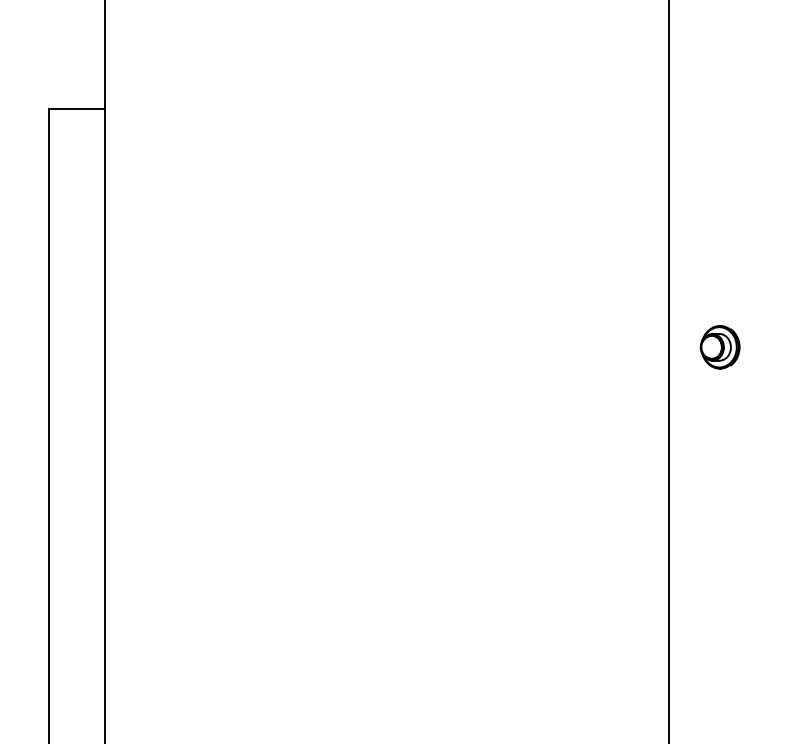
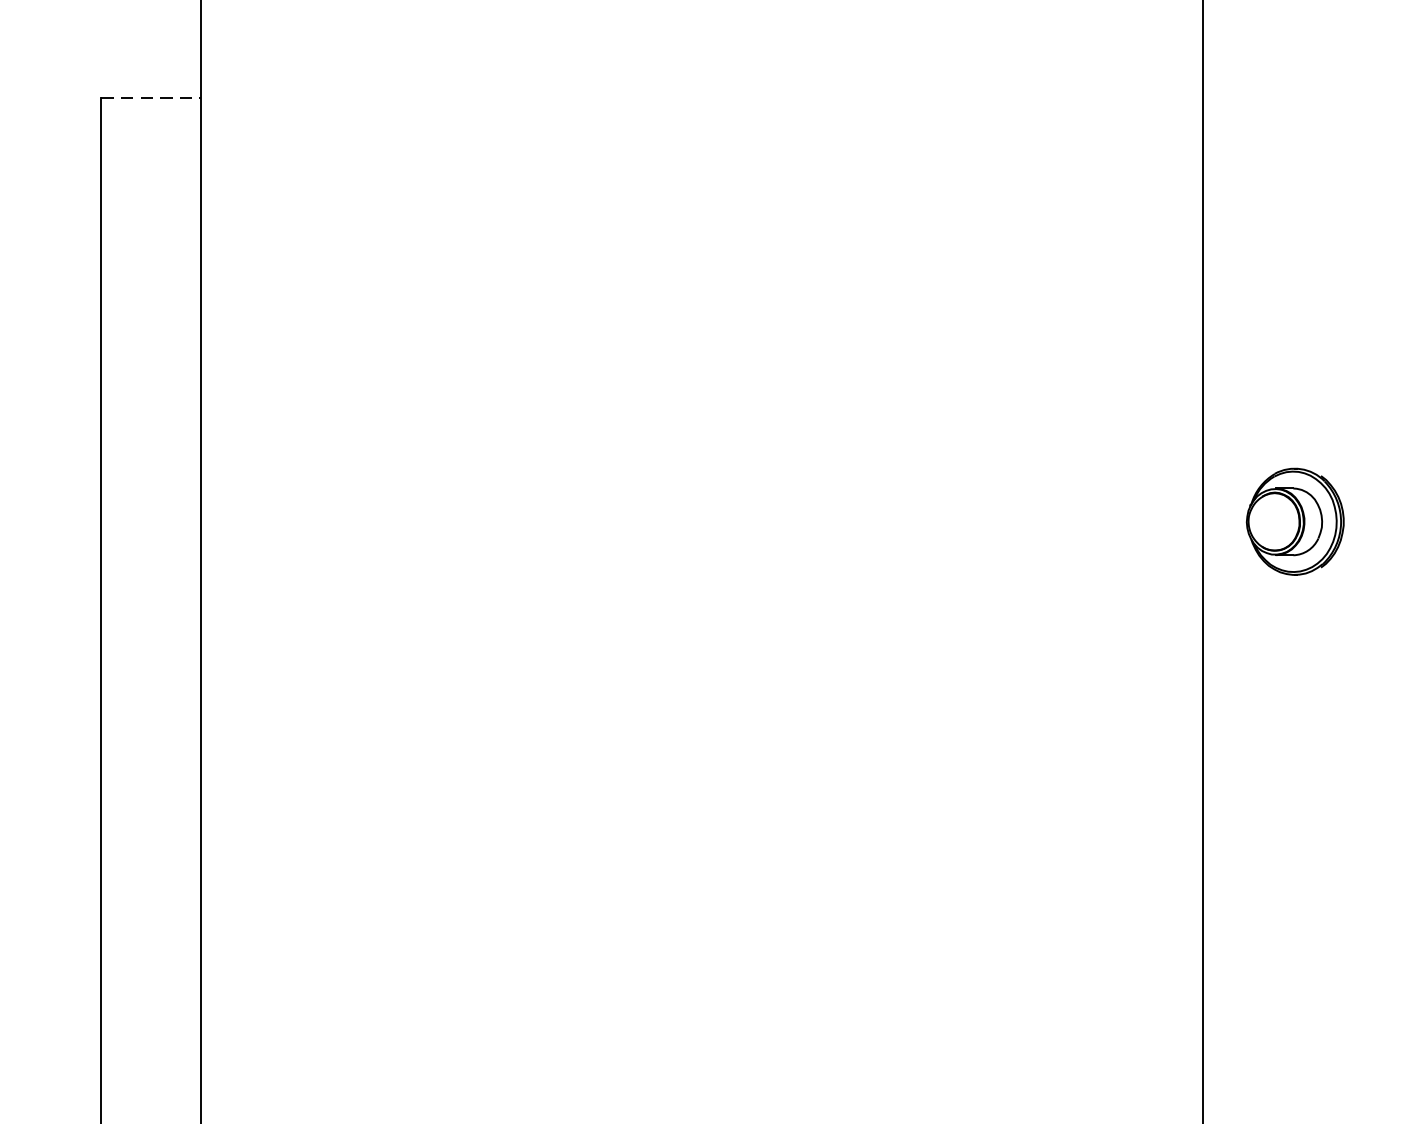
line: (77, 109) -> (151, 98), solid -> dashed
part: (719, 347) -> (1293, 522), size x1.4

